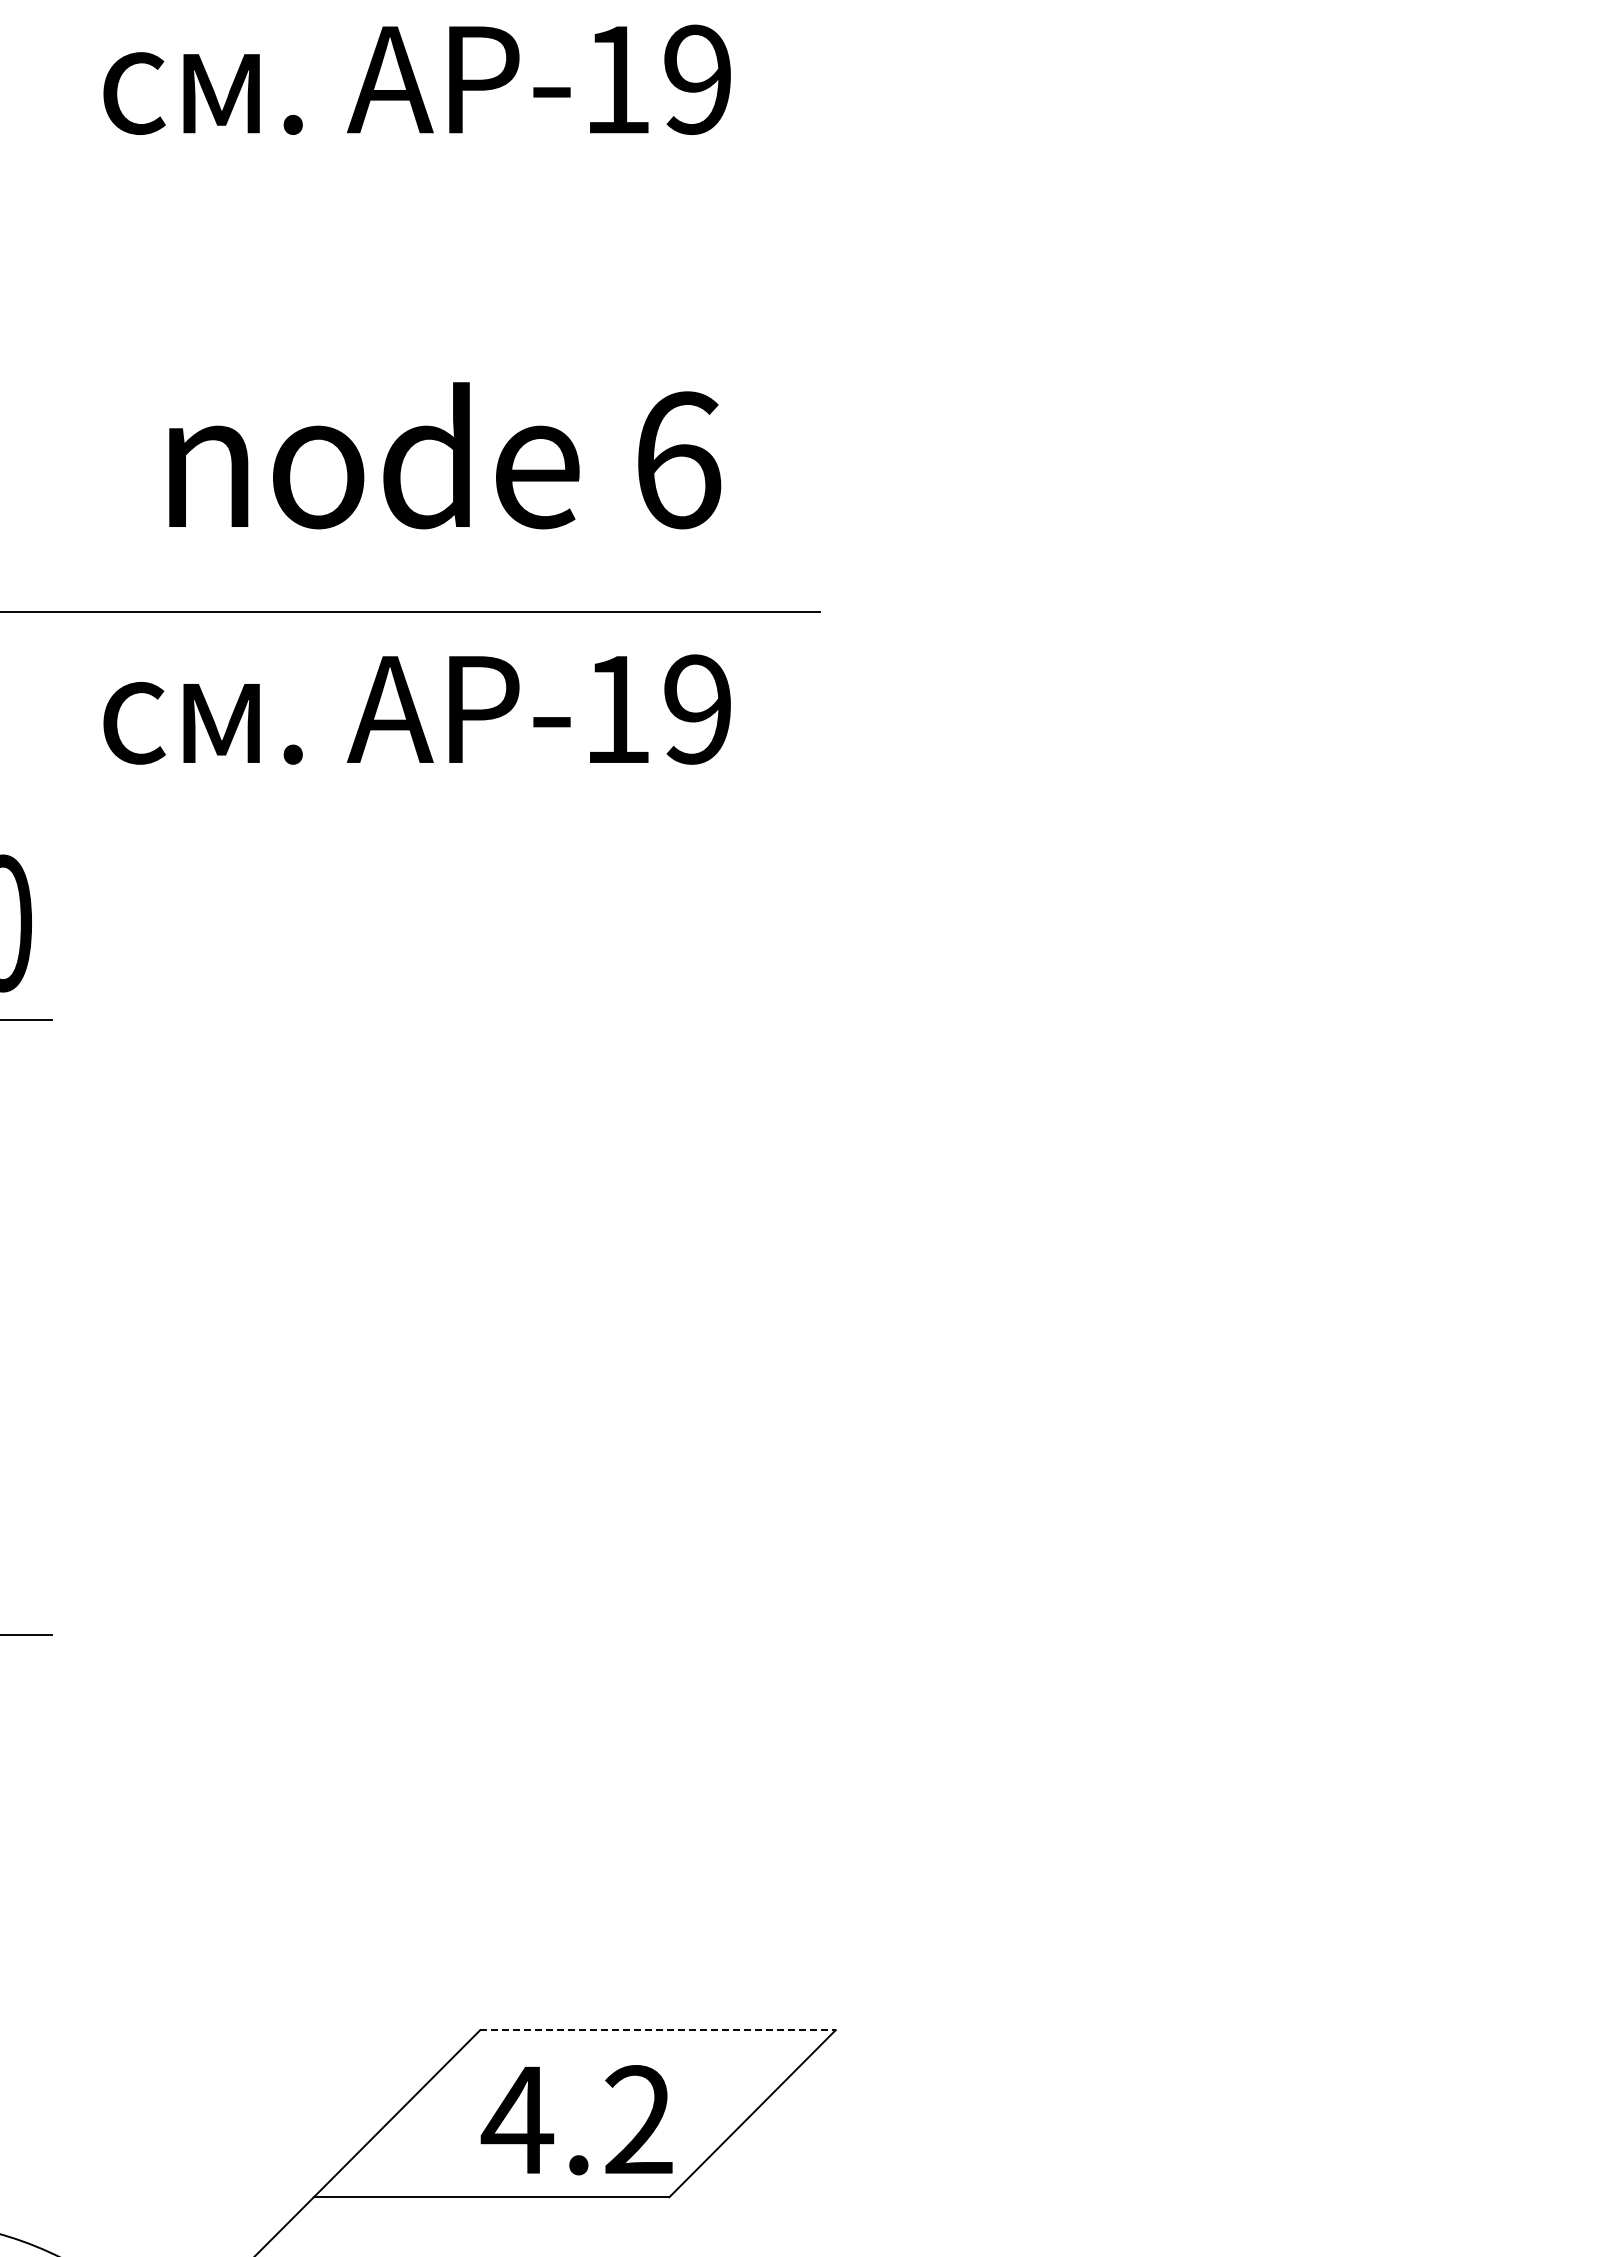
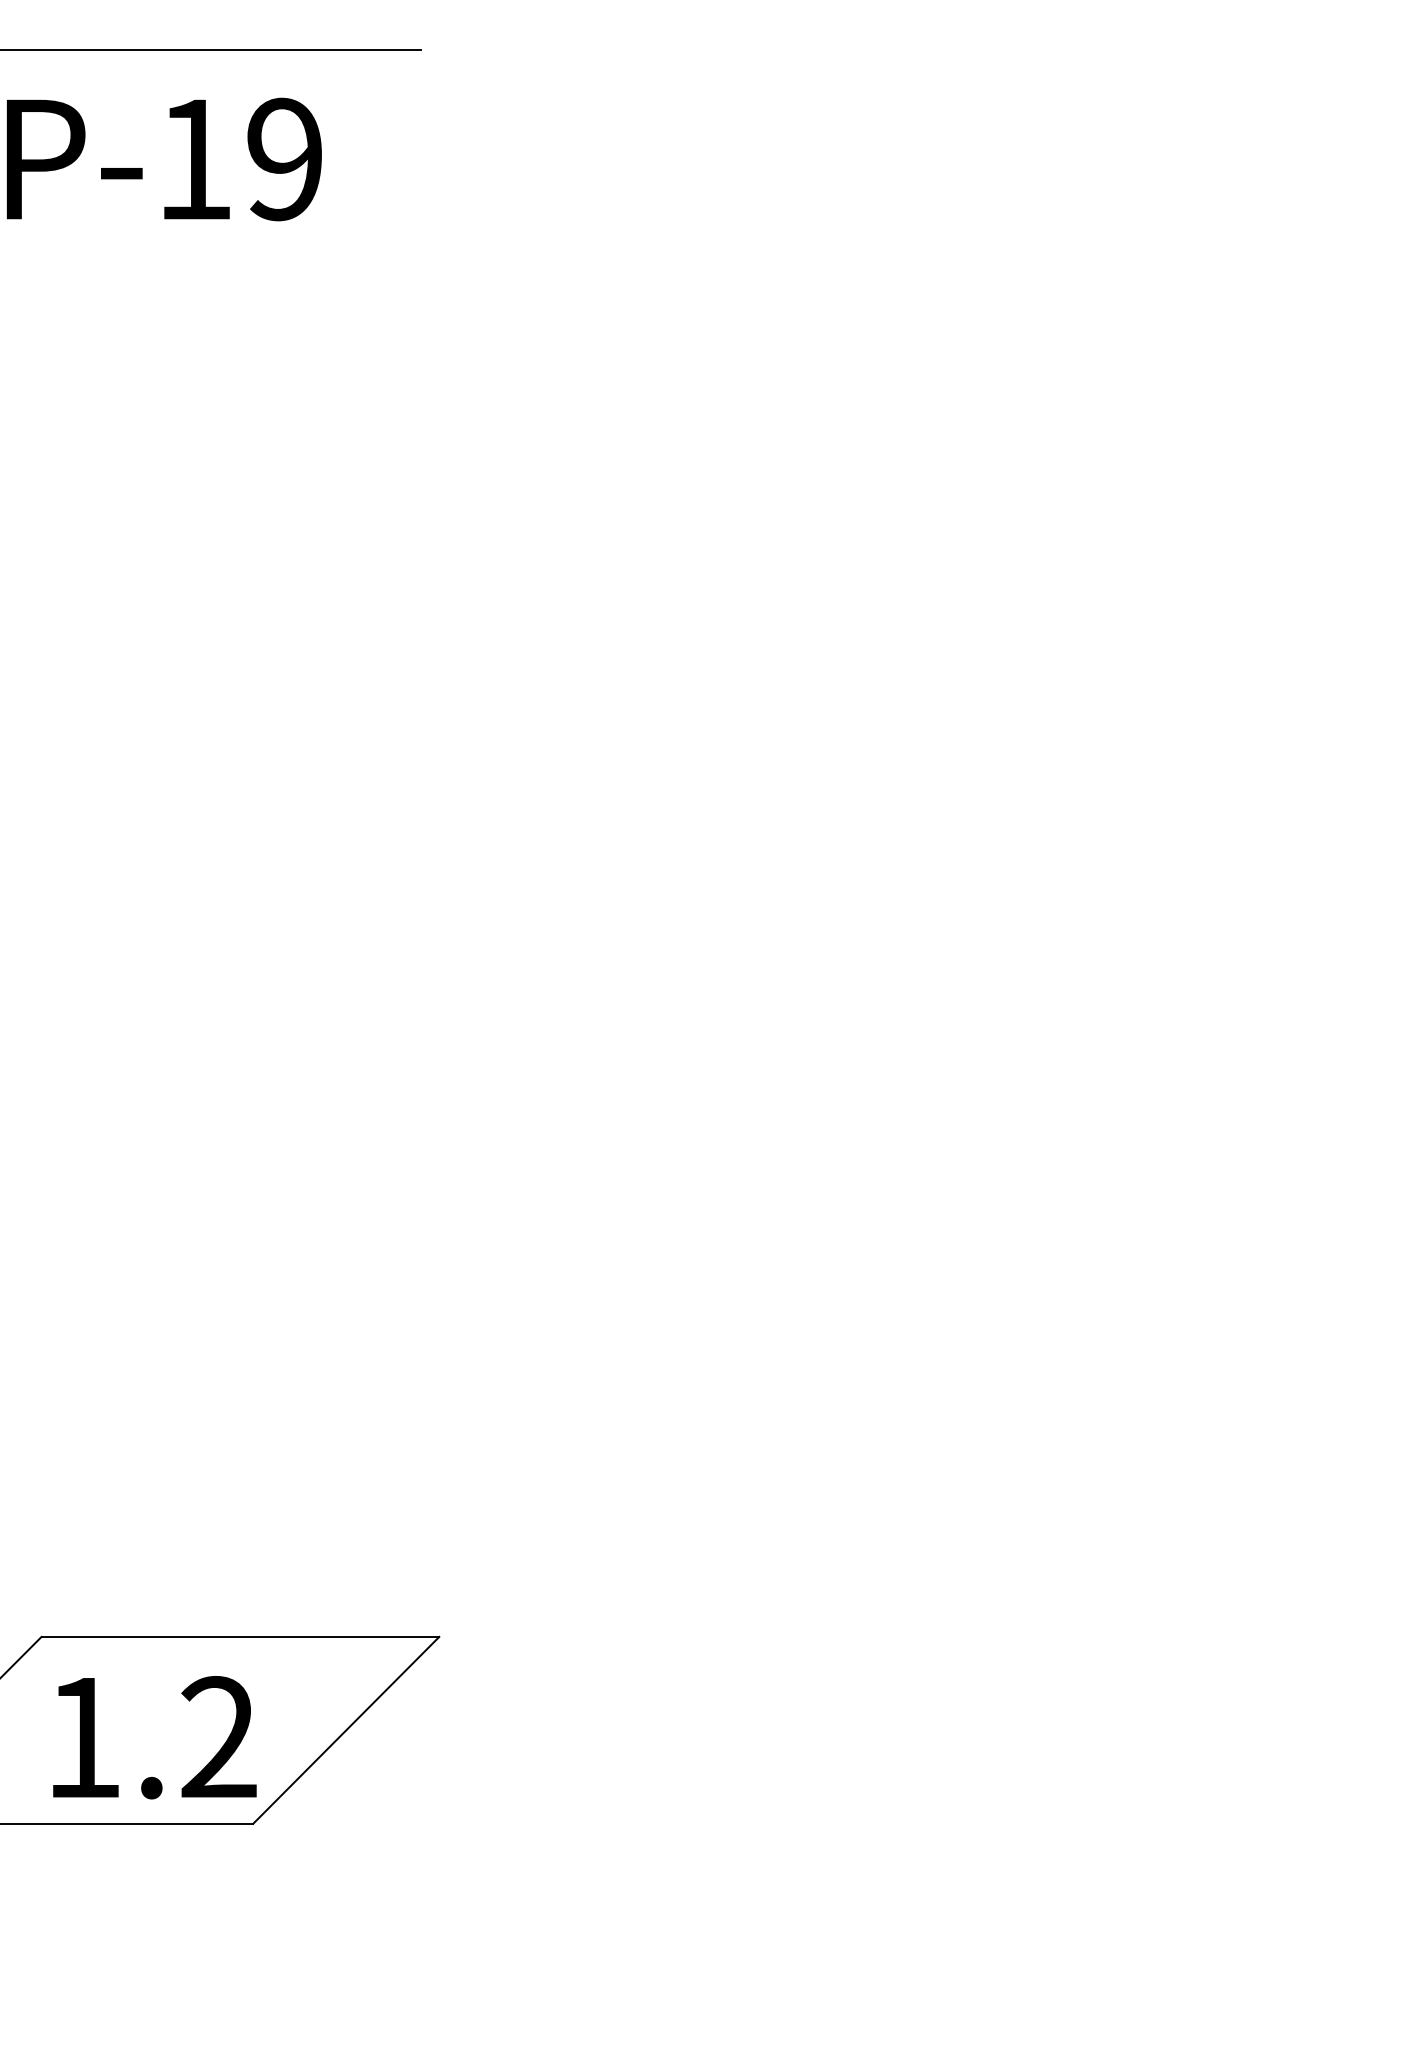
line: (658, 2030) -> (240, 1637), dashed -> solid
text: (517, 2119) -> (83, 1736), 4.2 -> 1.2

